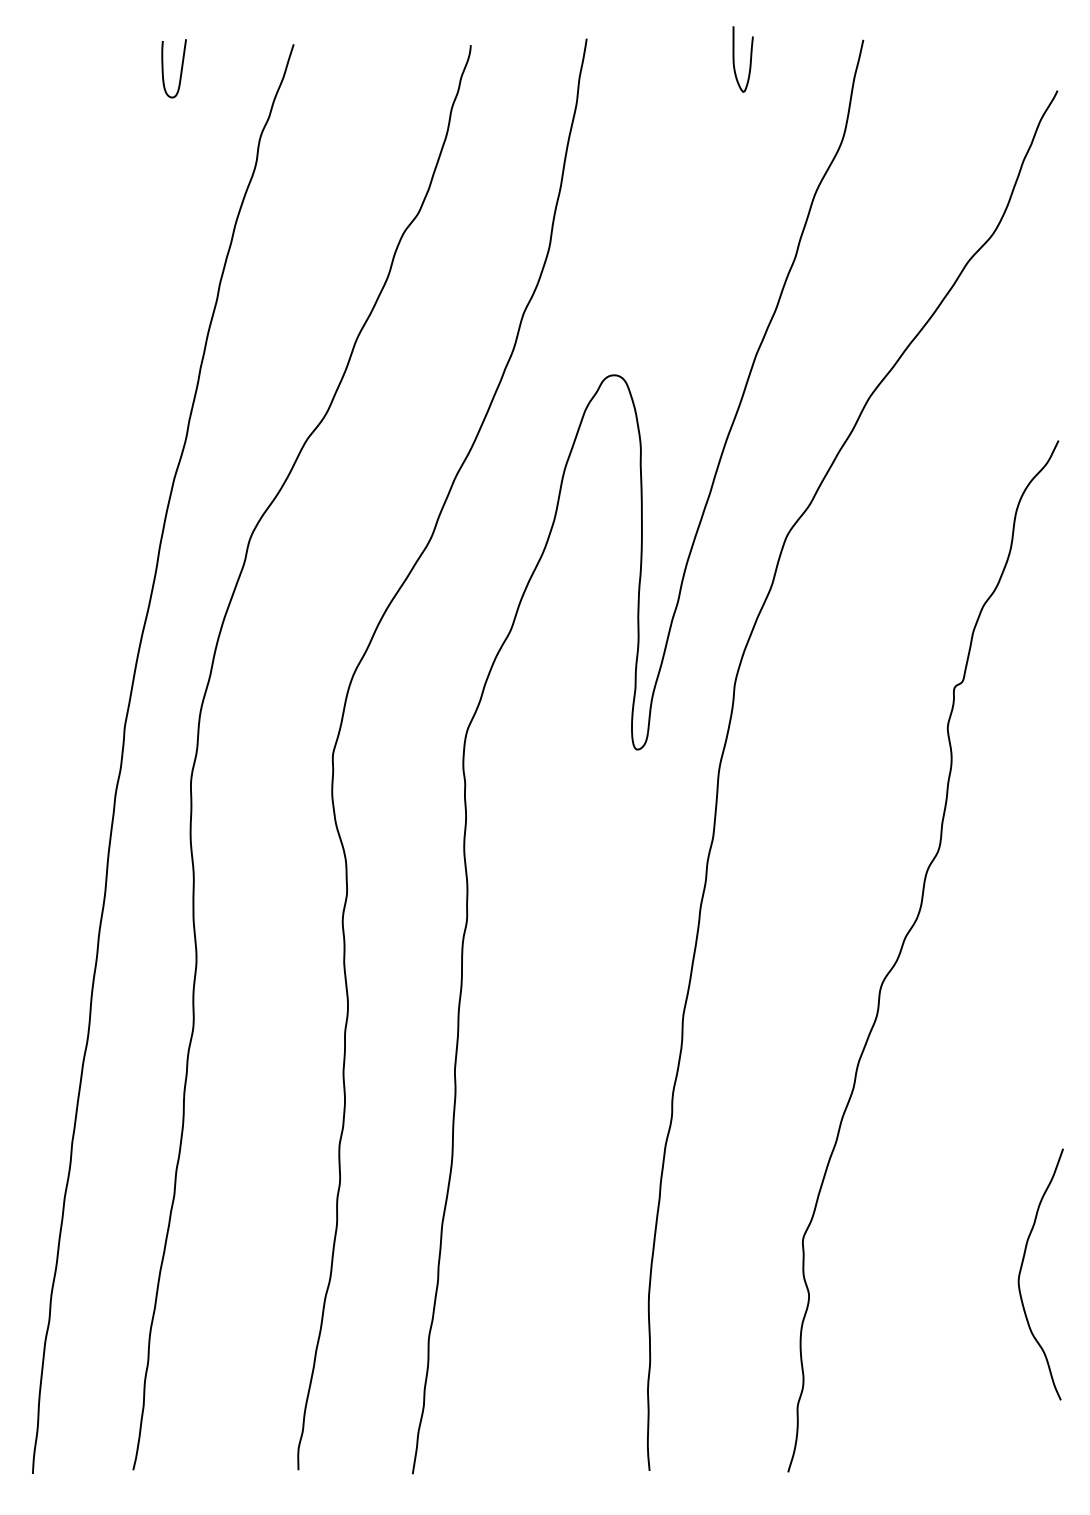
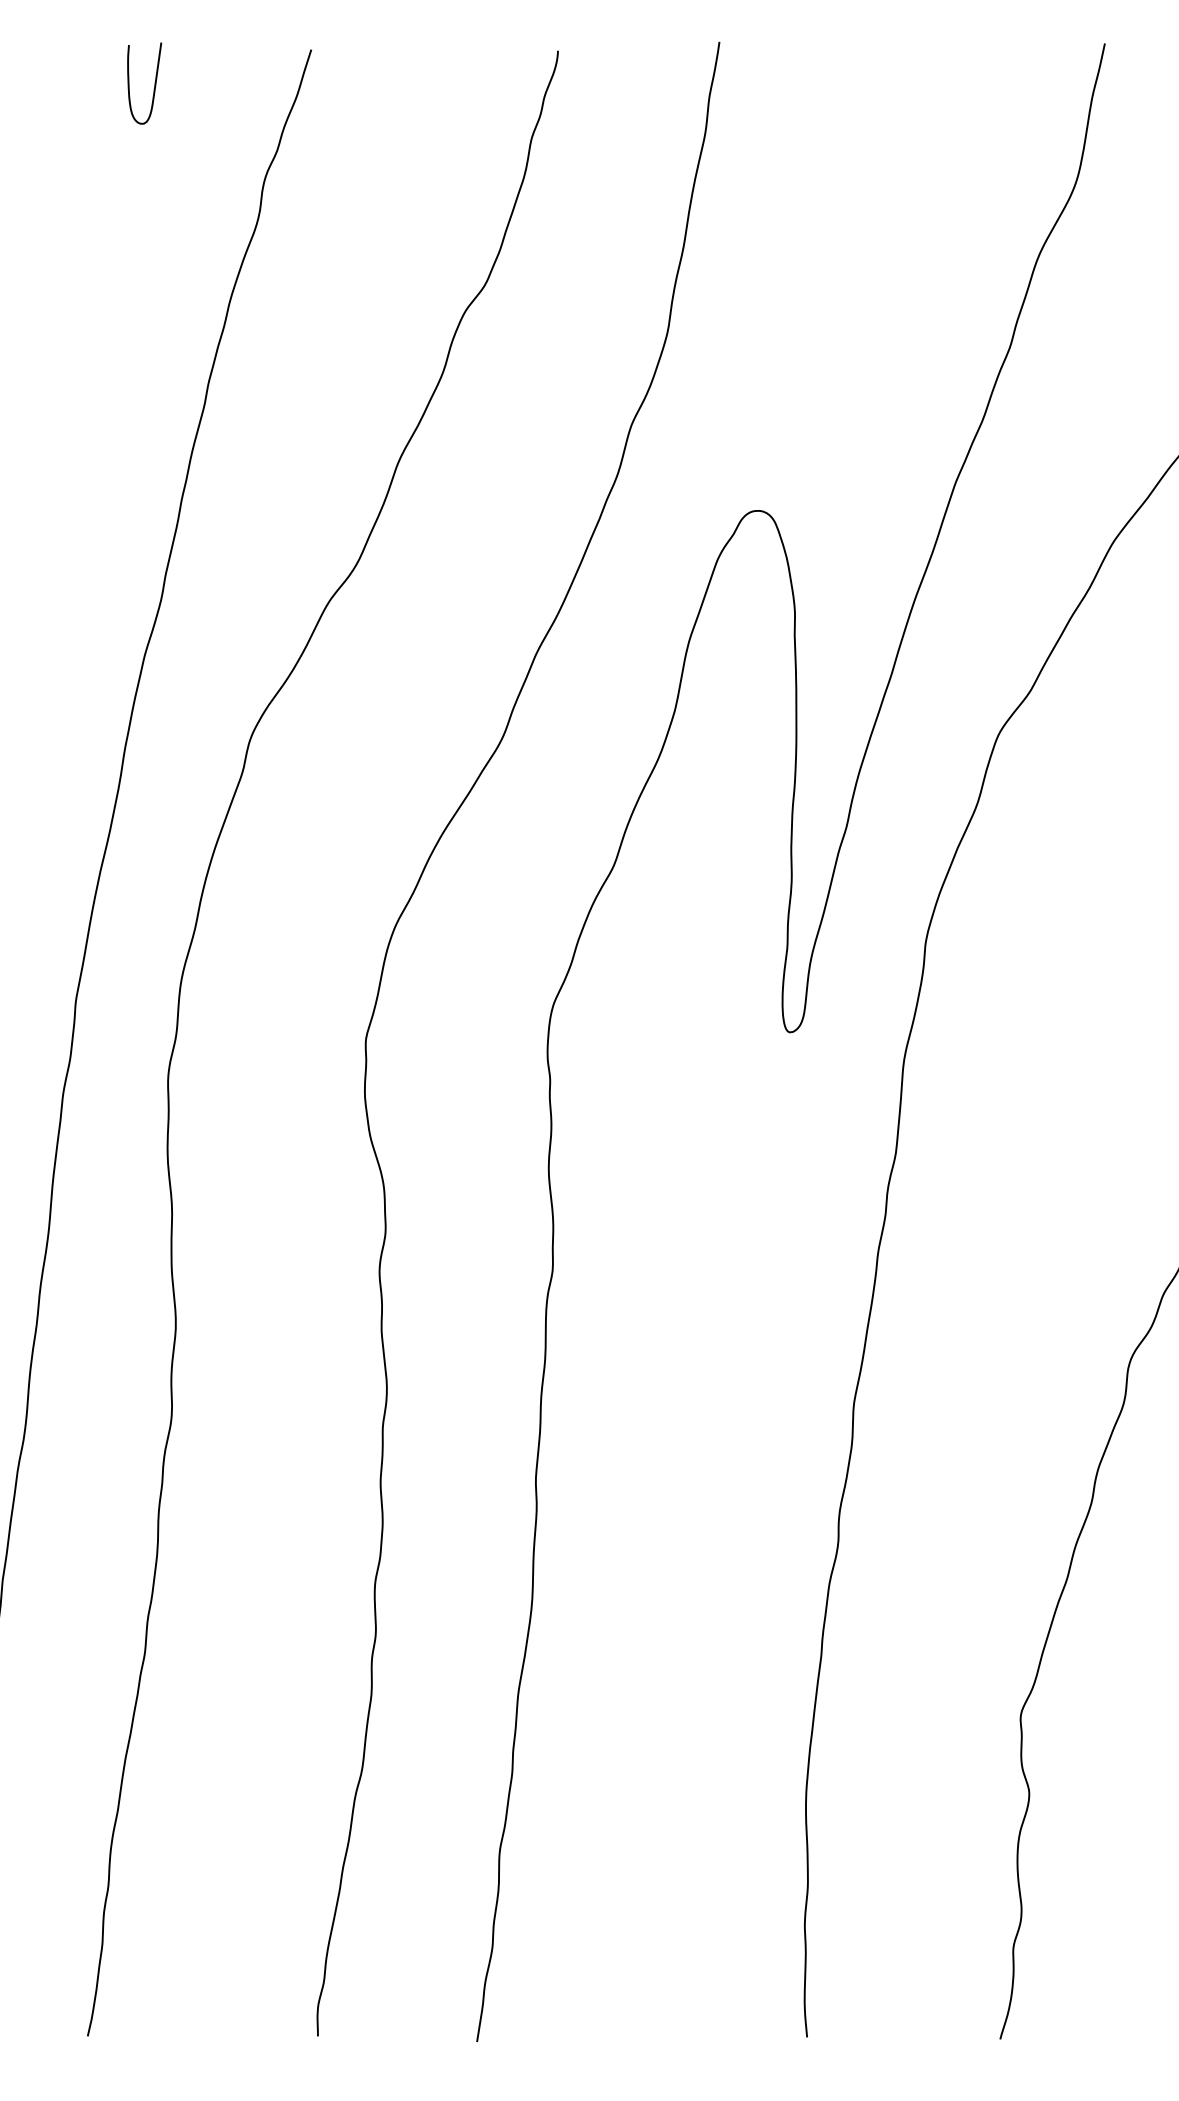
curve: (749, 62) -> (946, 75), removed

